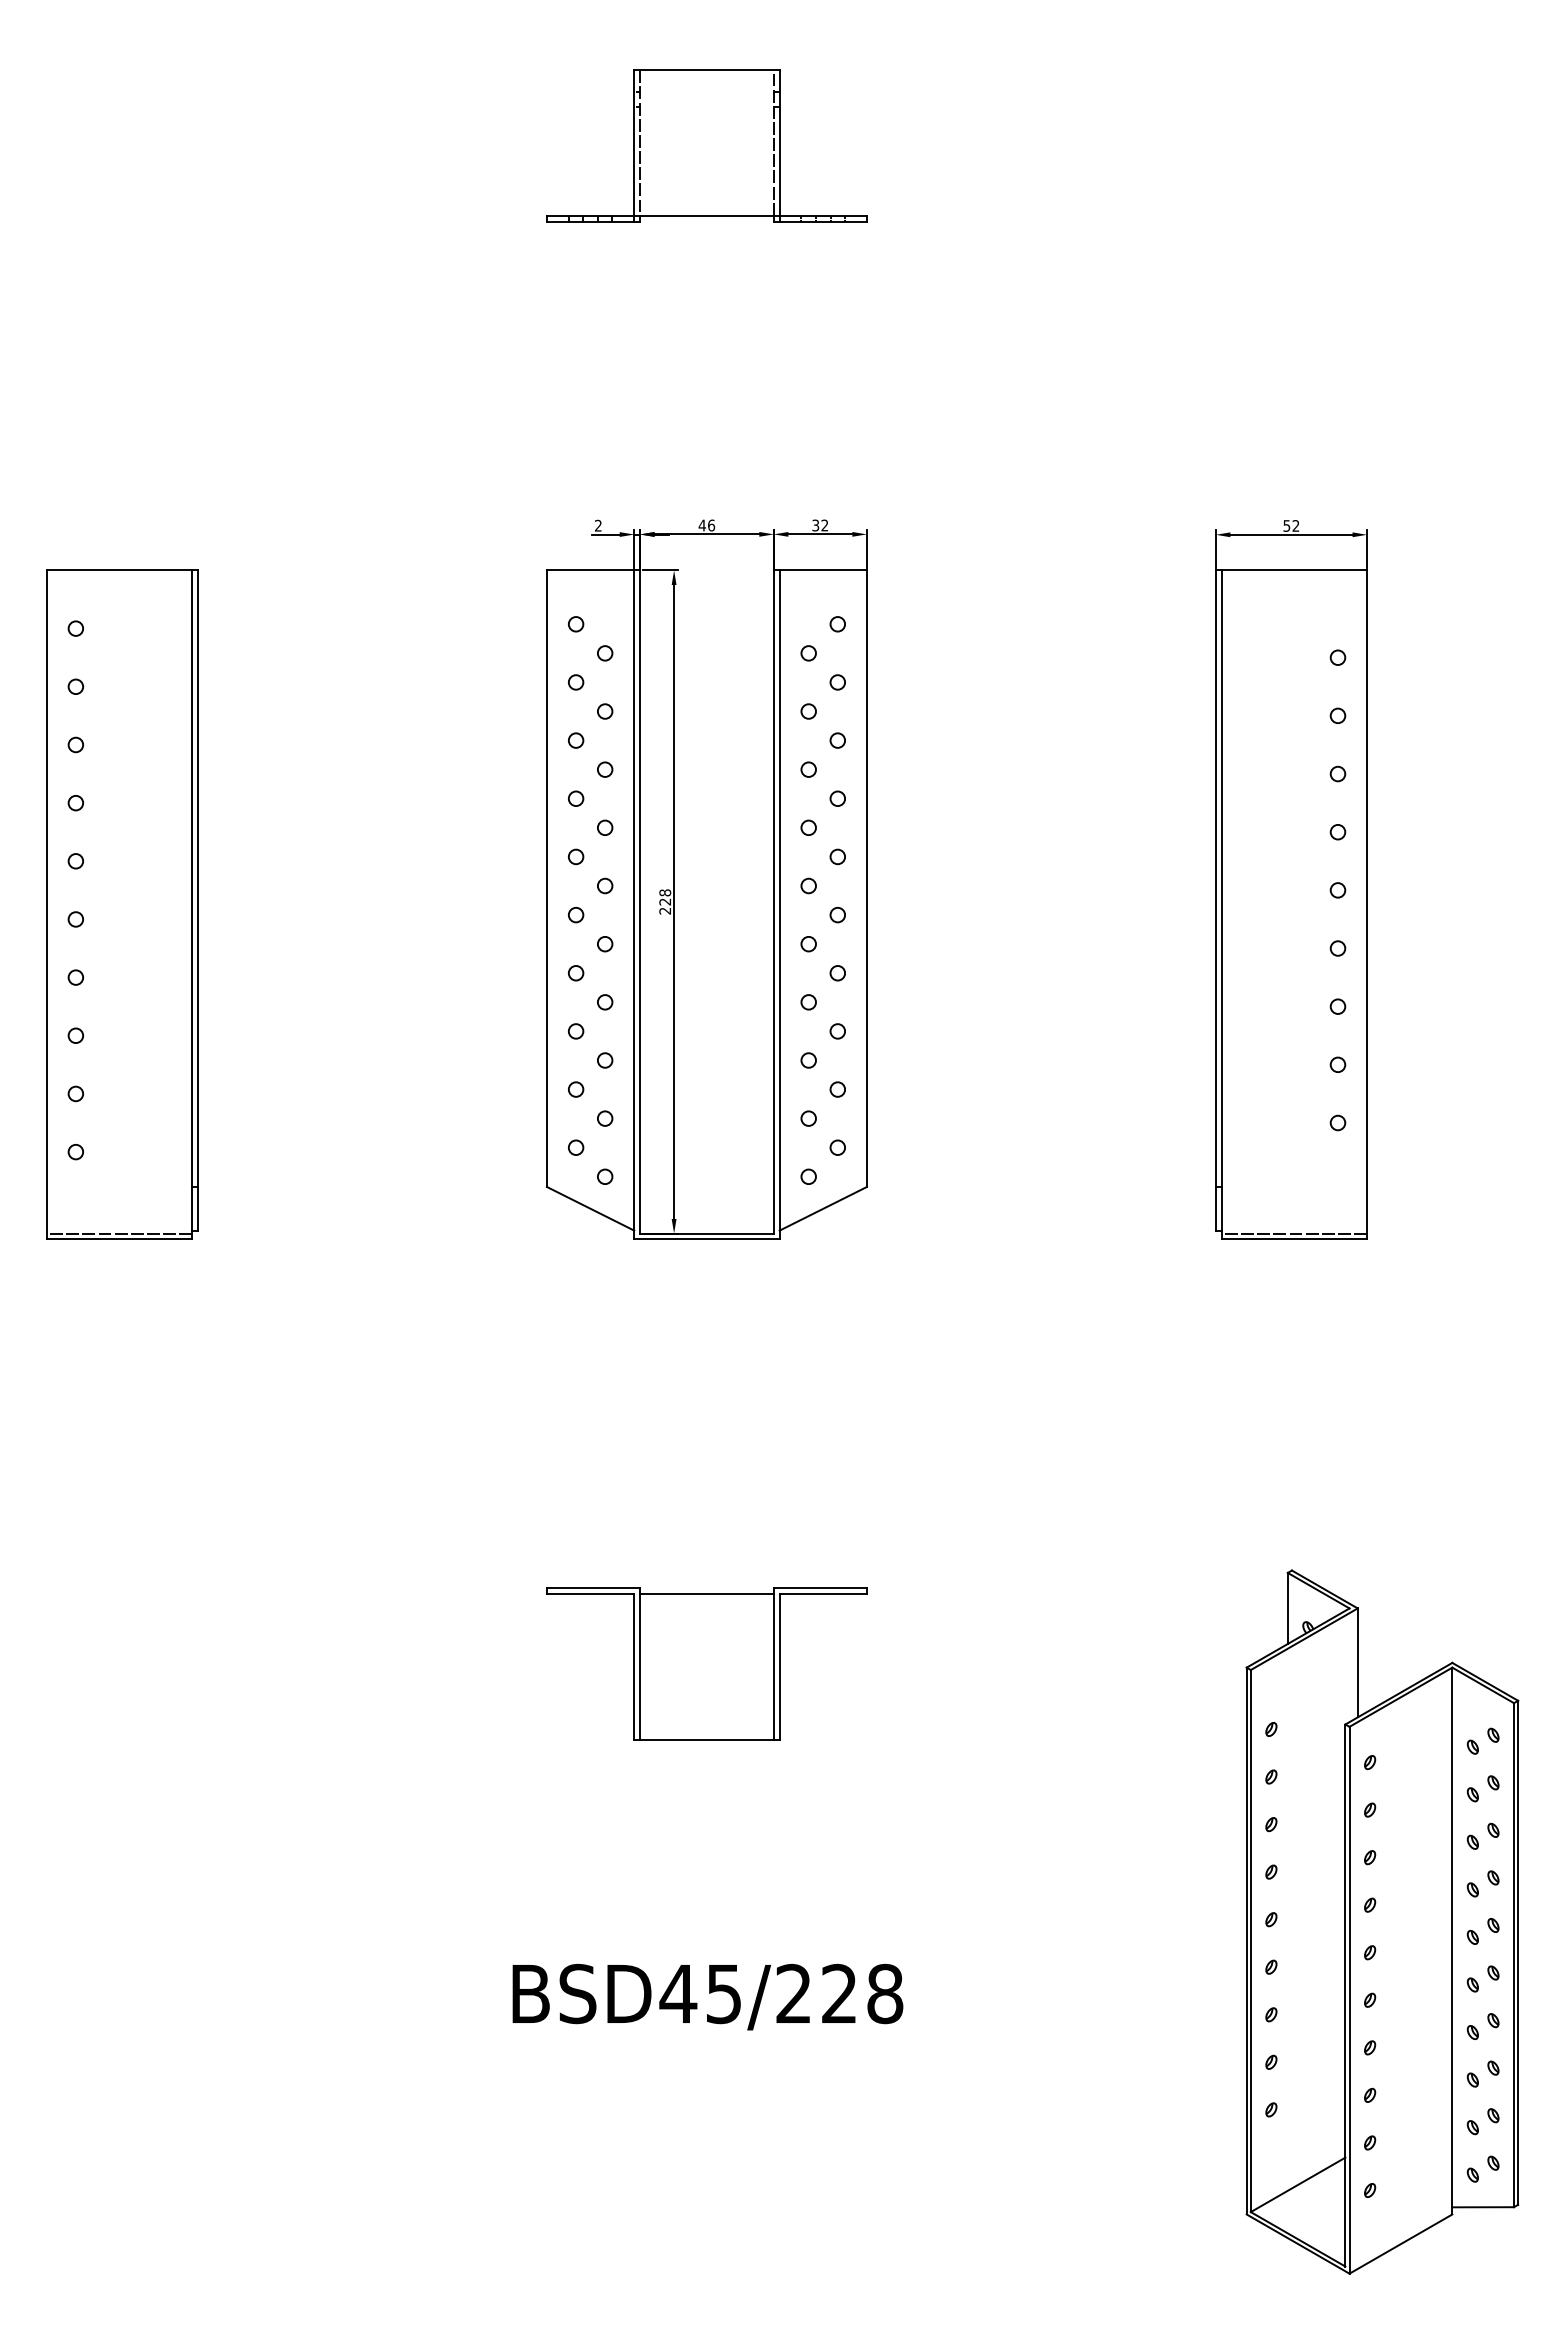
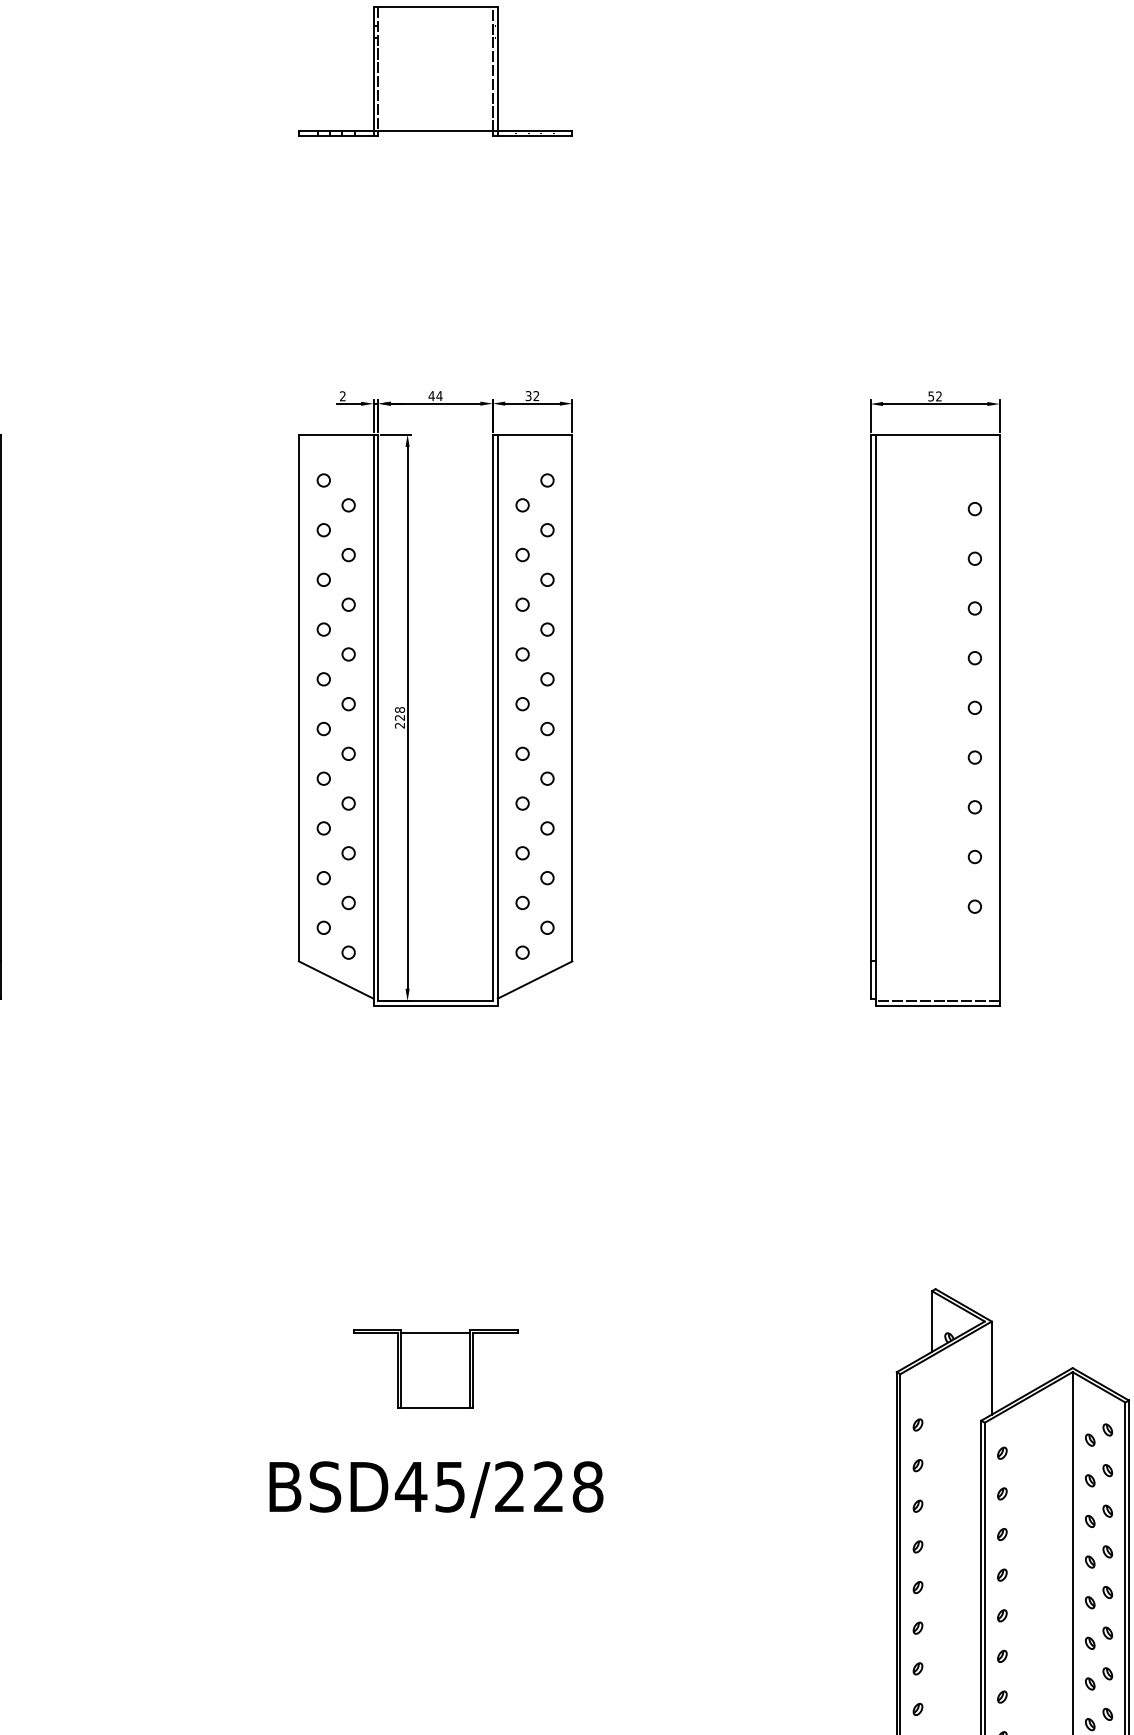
text: (710, 525) -> (438, 396), 46 -> 44
part: (706, 1663) -> (435, 1368), size x0.6
text: (707, 1996) -> (436, 1489), moved

